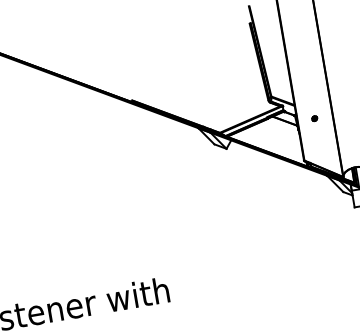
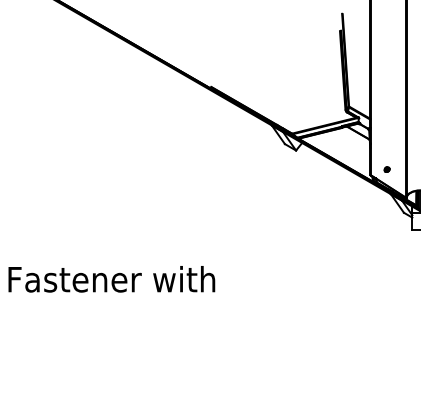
part: (314, 118) -> (386, 169), moved

